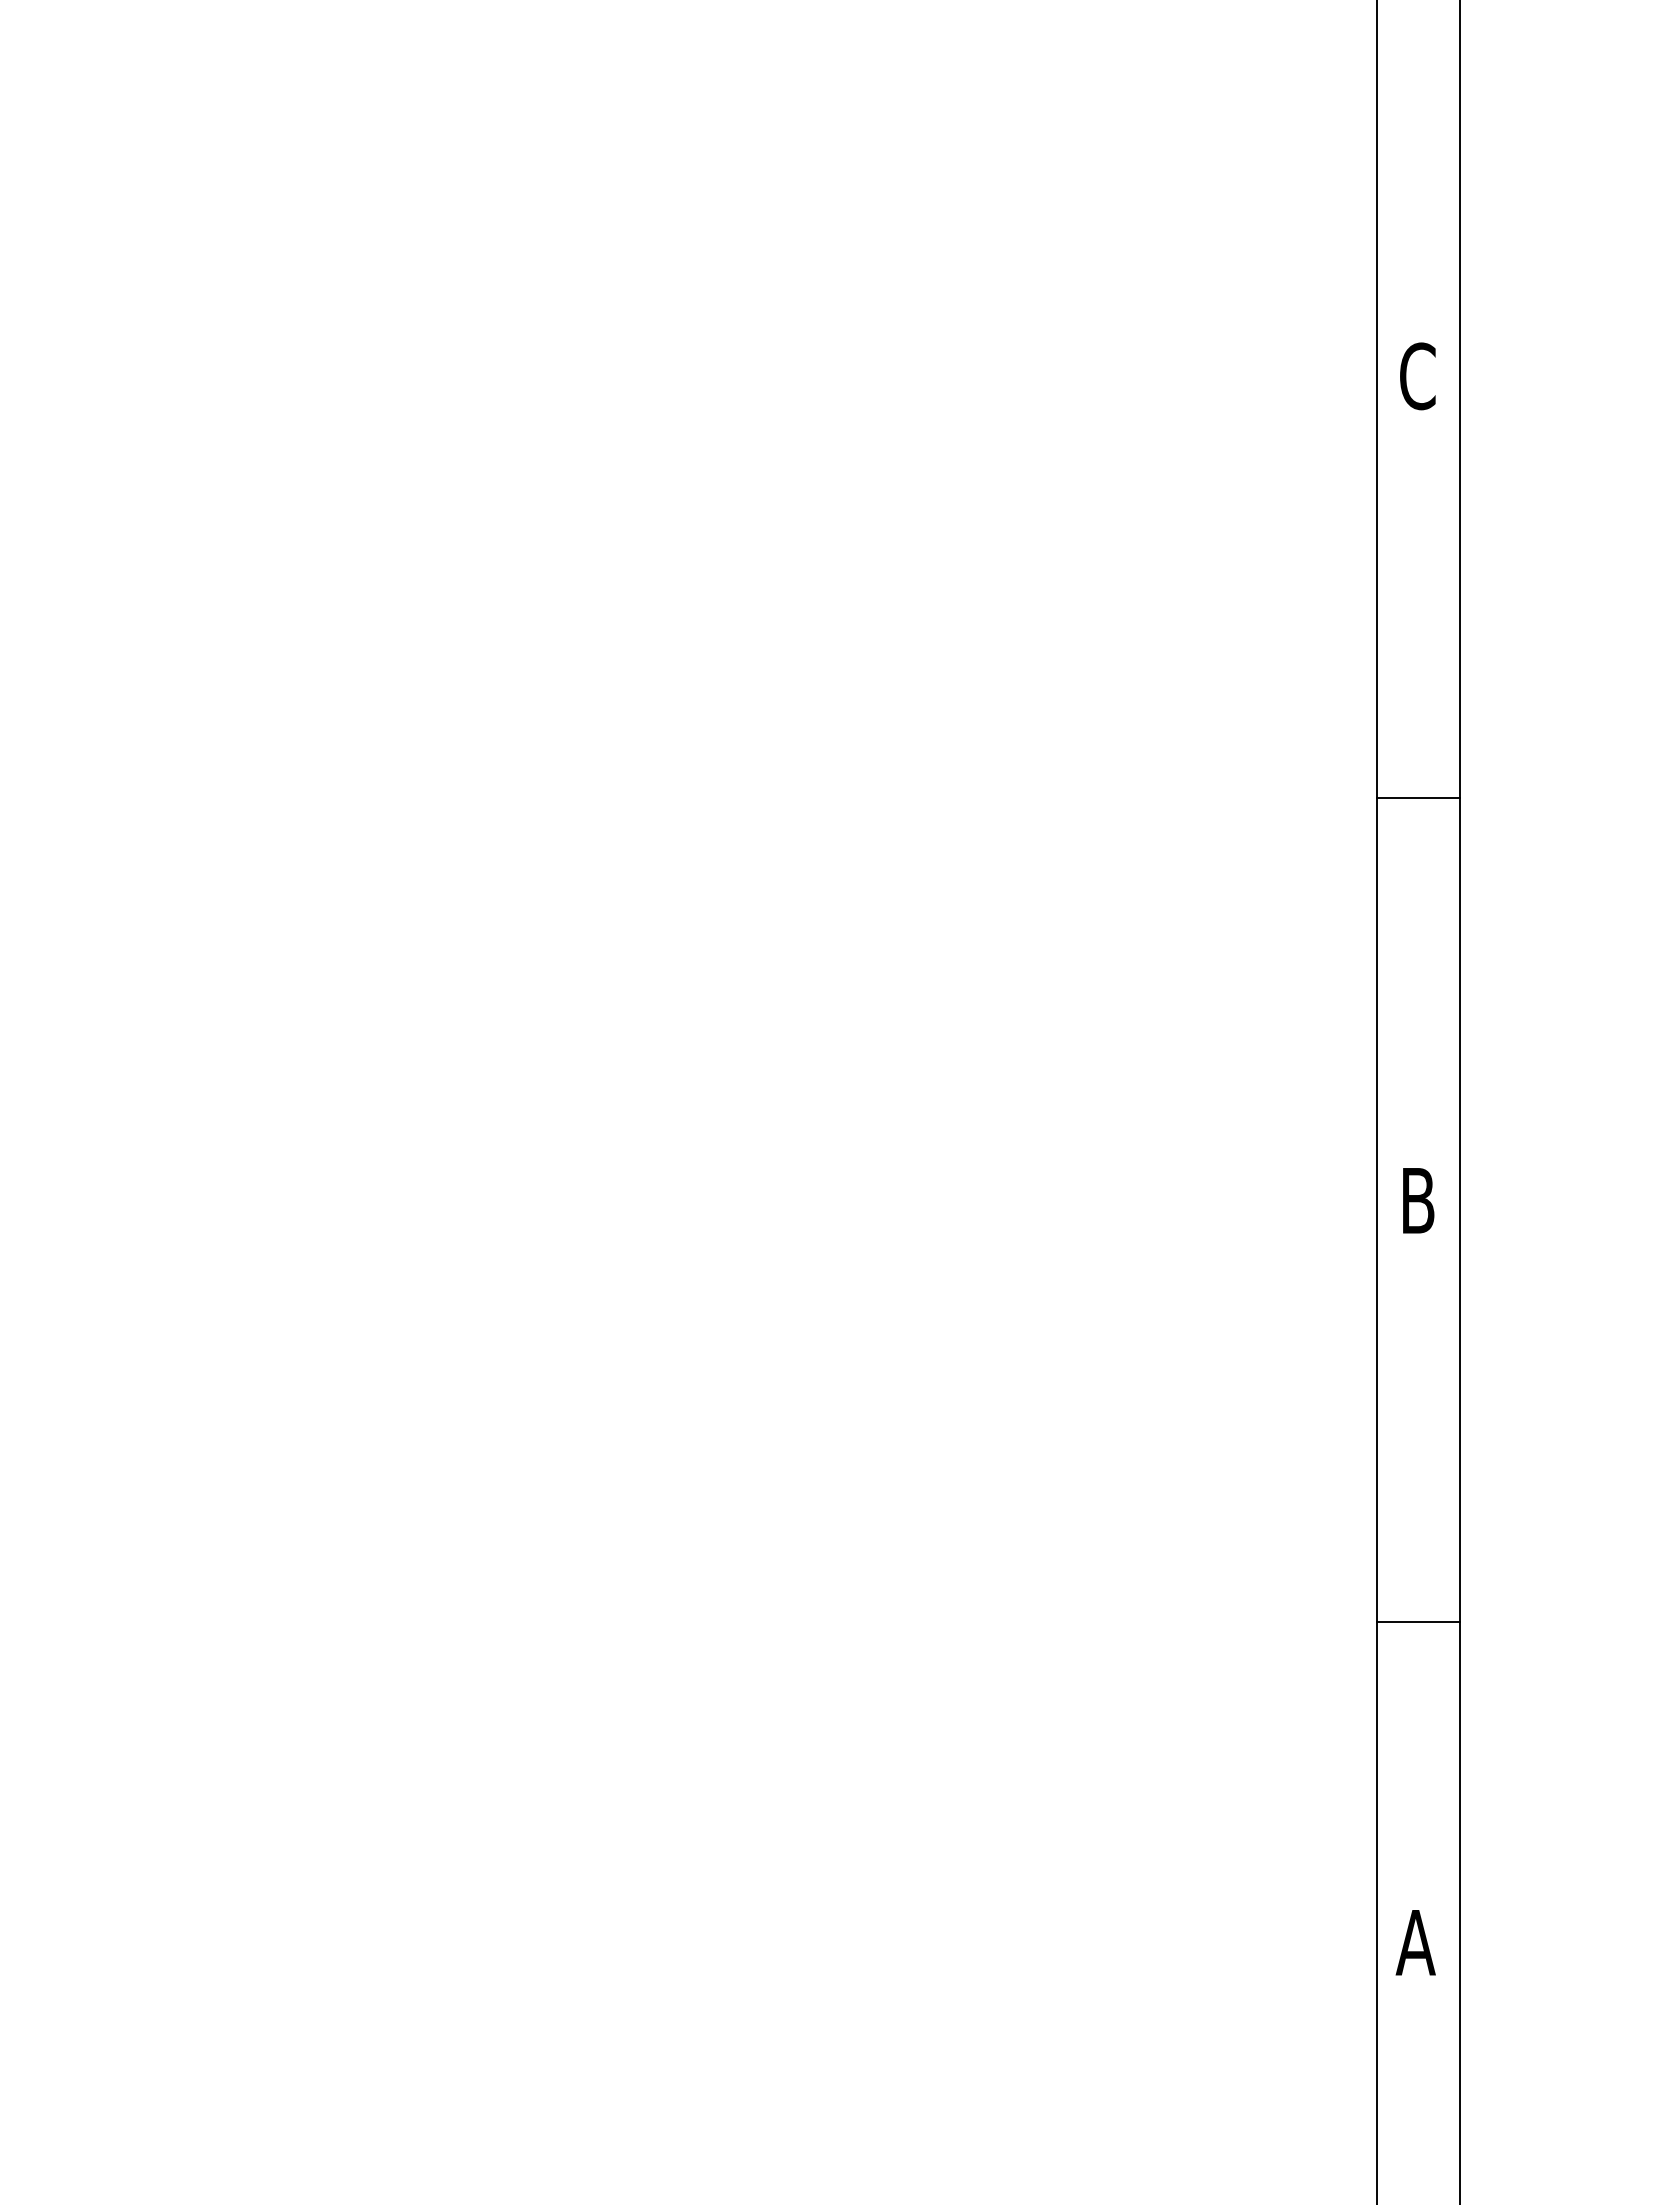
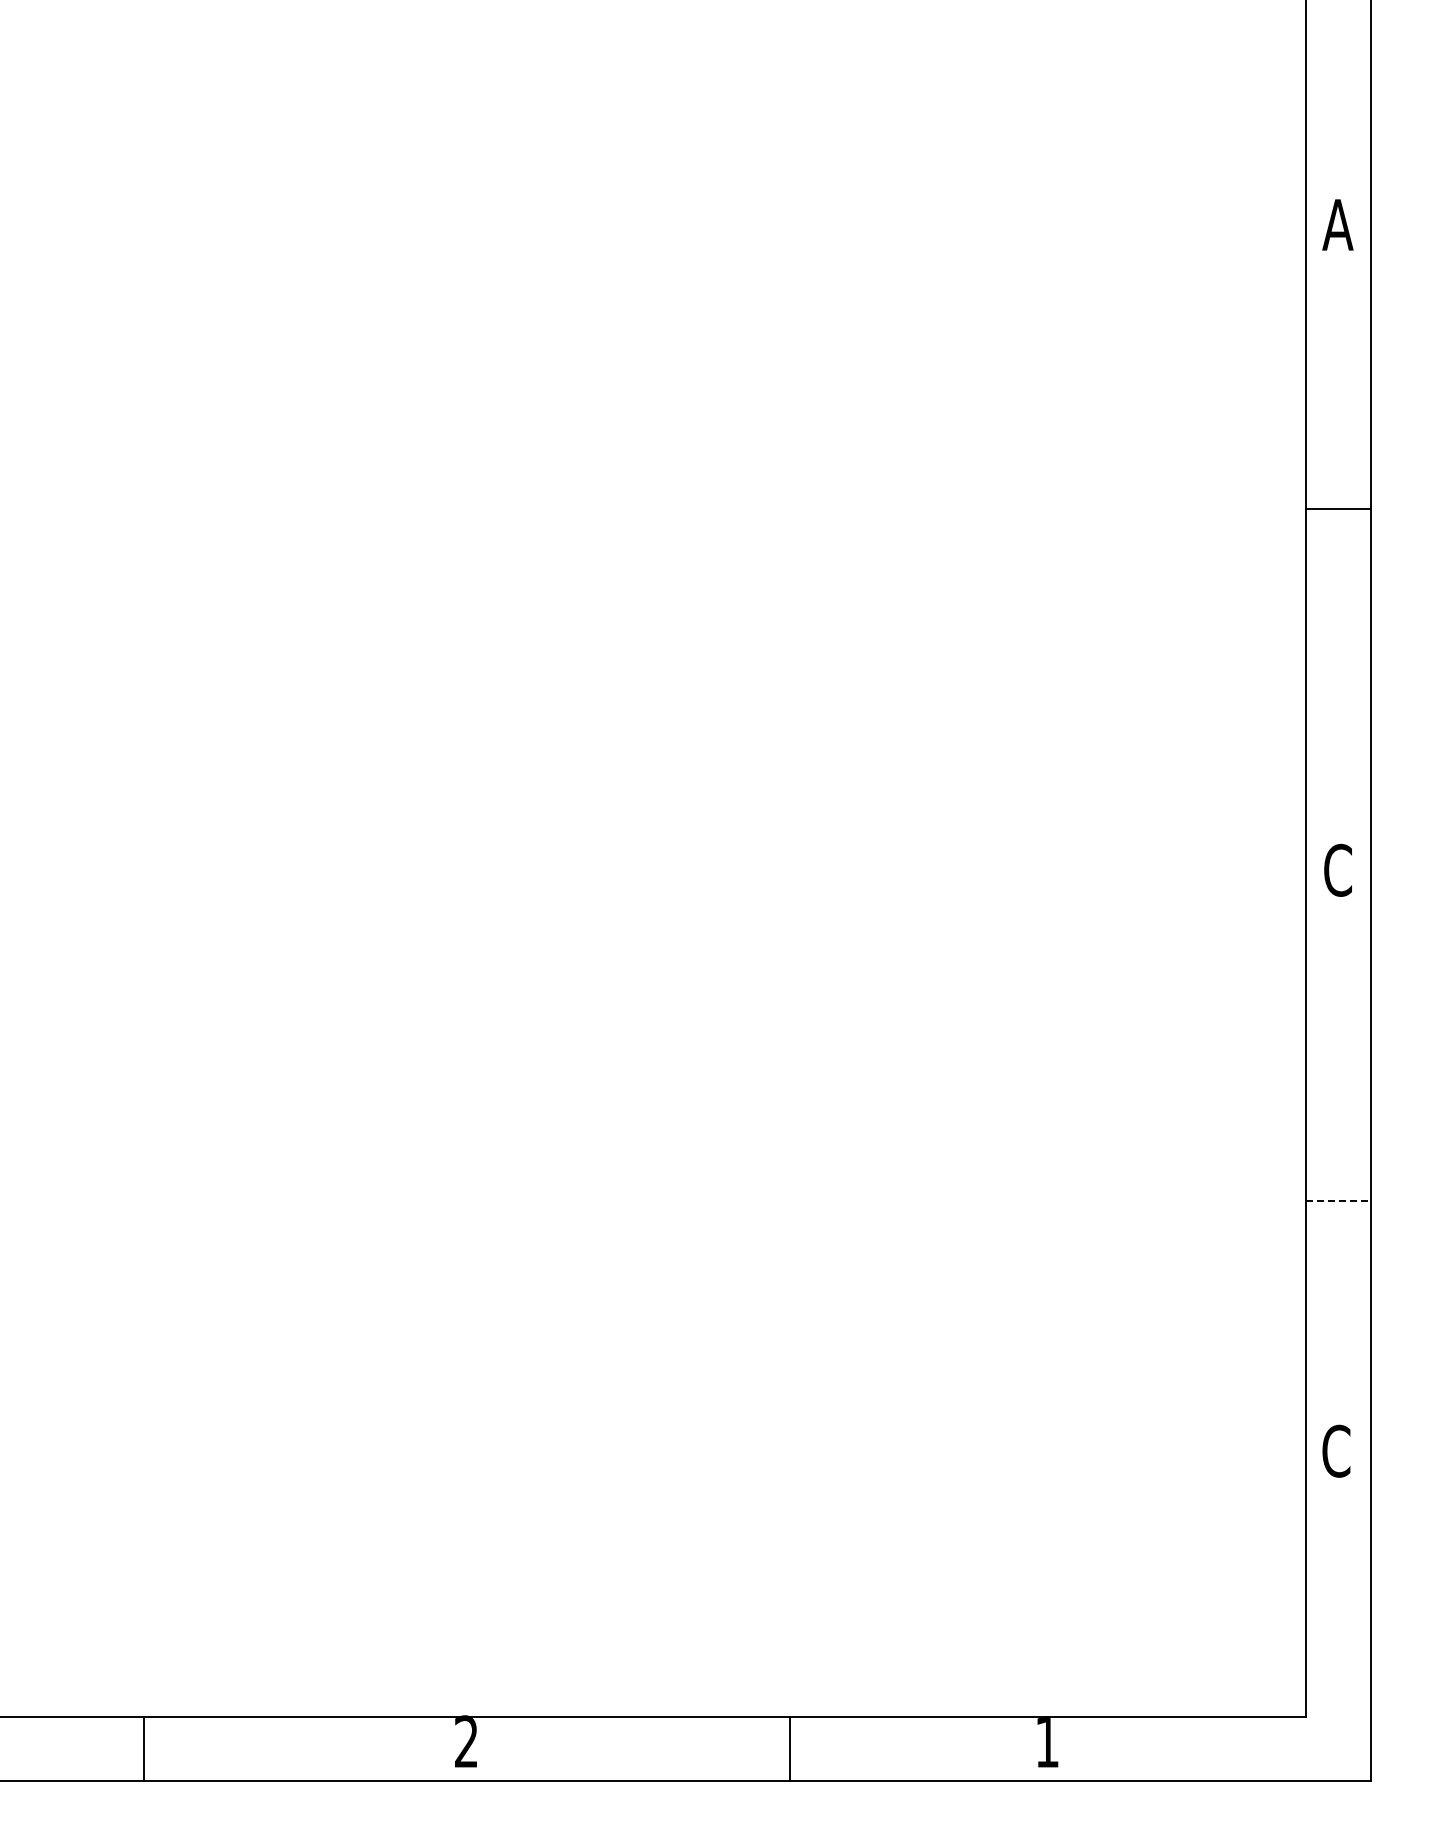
text: (1417, 375) -> (1337, 224), C -> A
line: (1418, 798) -> (1338, 509), moved
text: (1417, 1199) -> (1337, 869), B -> C
line: (1418, 1622) -> (1338, 1200), solid -> dashed
text: (1415, 1941) -> (1336, 1450), A -> C

